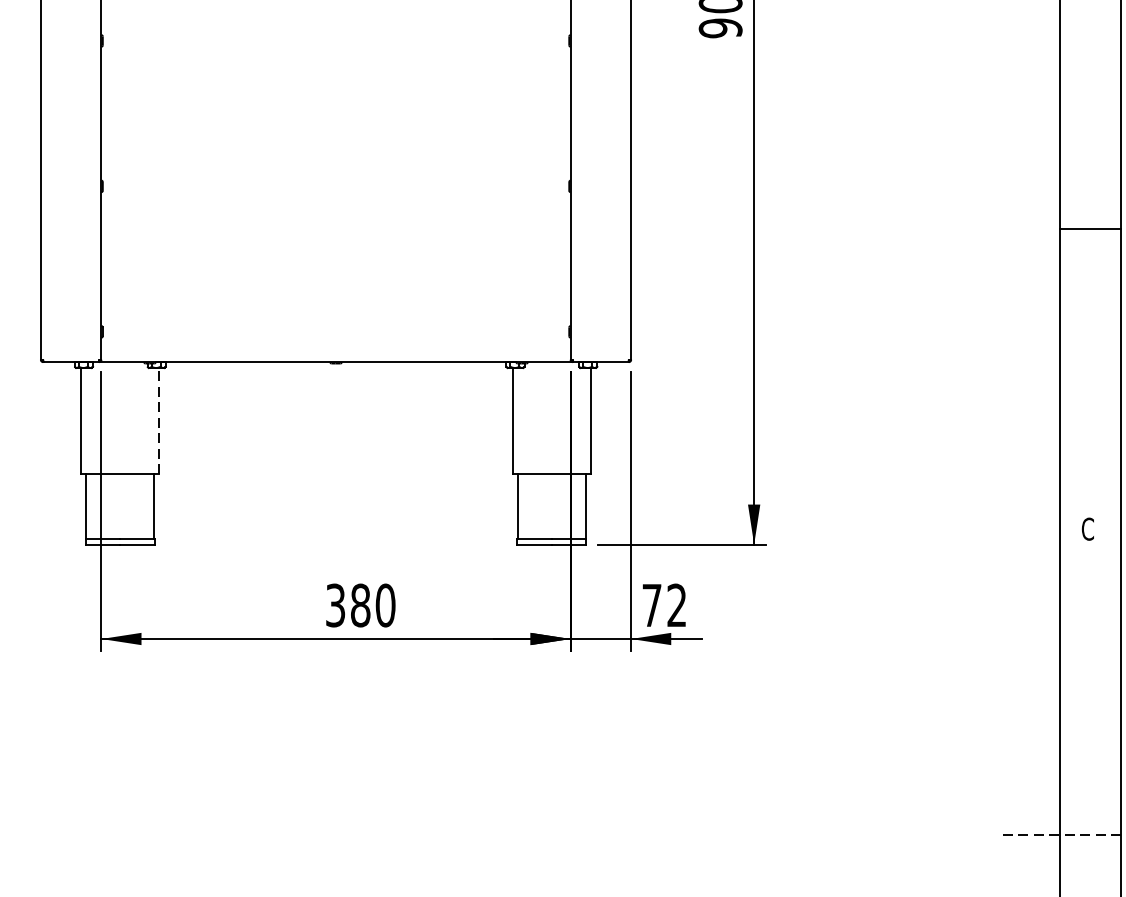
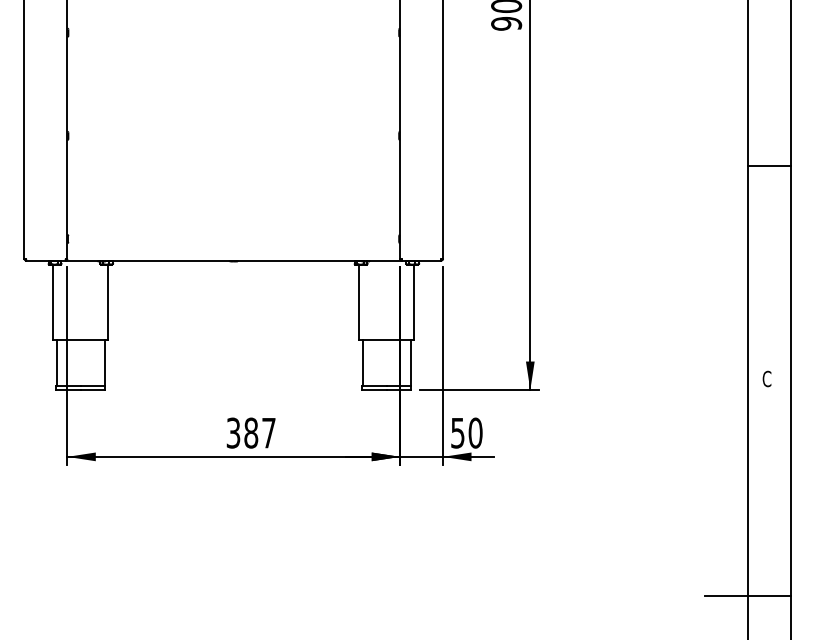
line: (159, 421) -> (108, 302), dashed -> solid
text: (384, 604) -> (268, 432), 380 -> 387
text: (664, 604) -> (466, 432), 72 -> 50
line: (1060, 835) -> (747, 596), dashed -> solid

